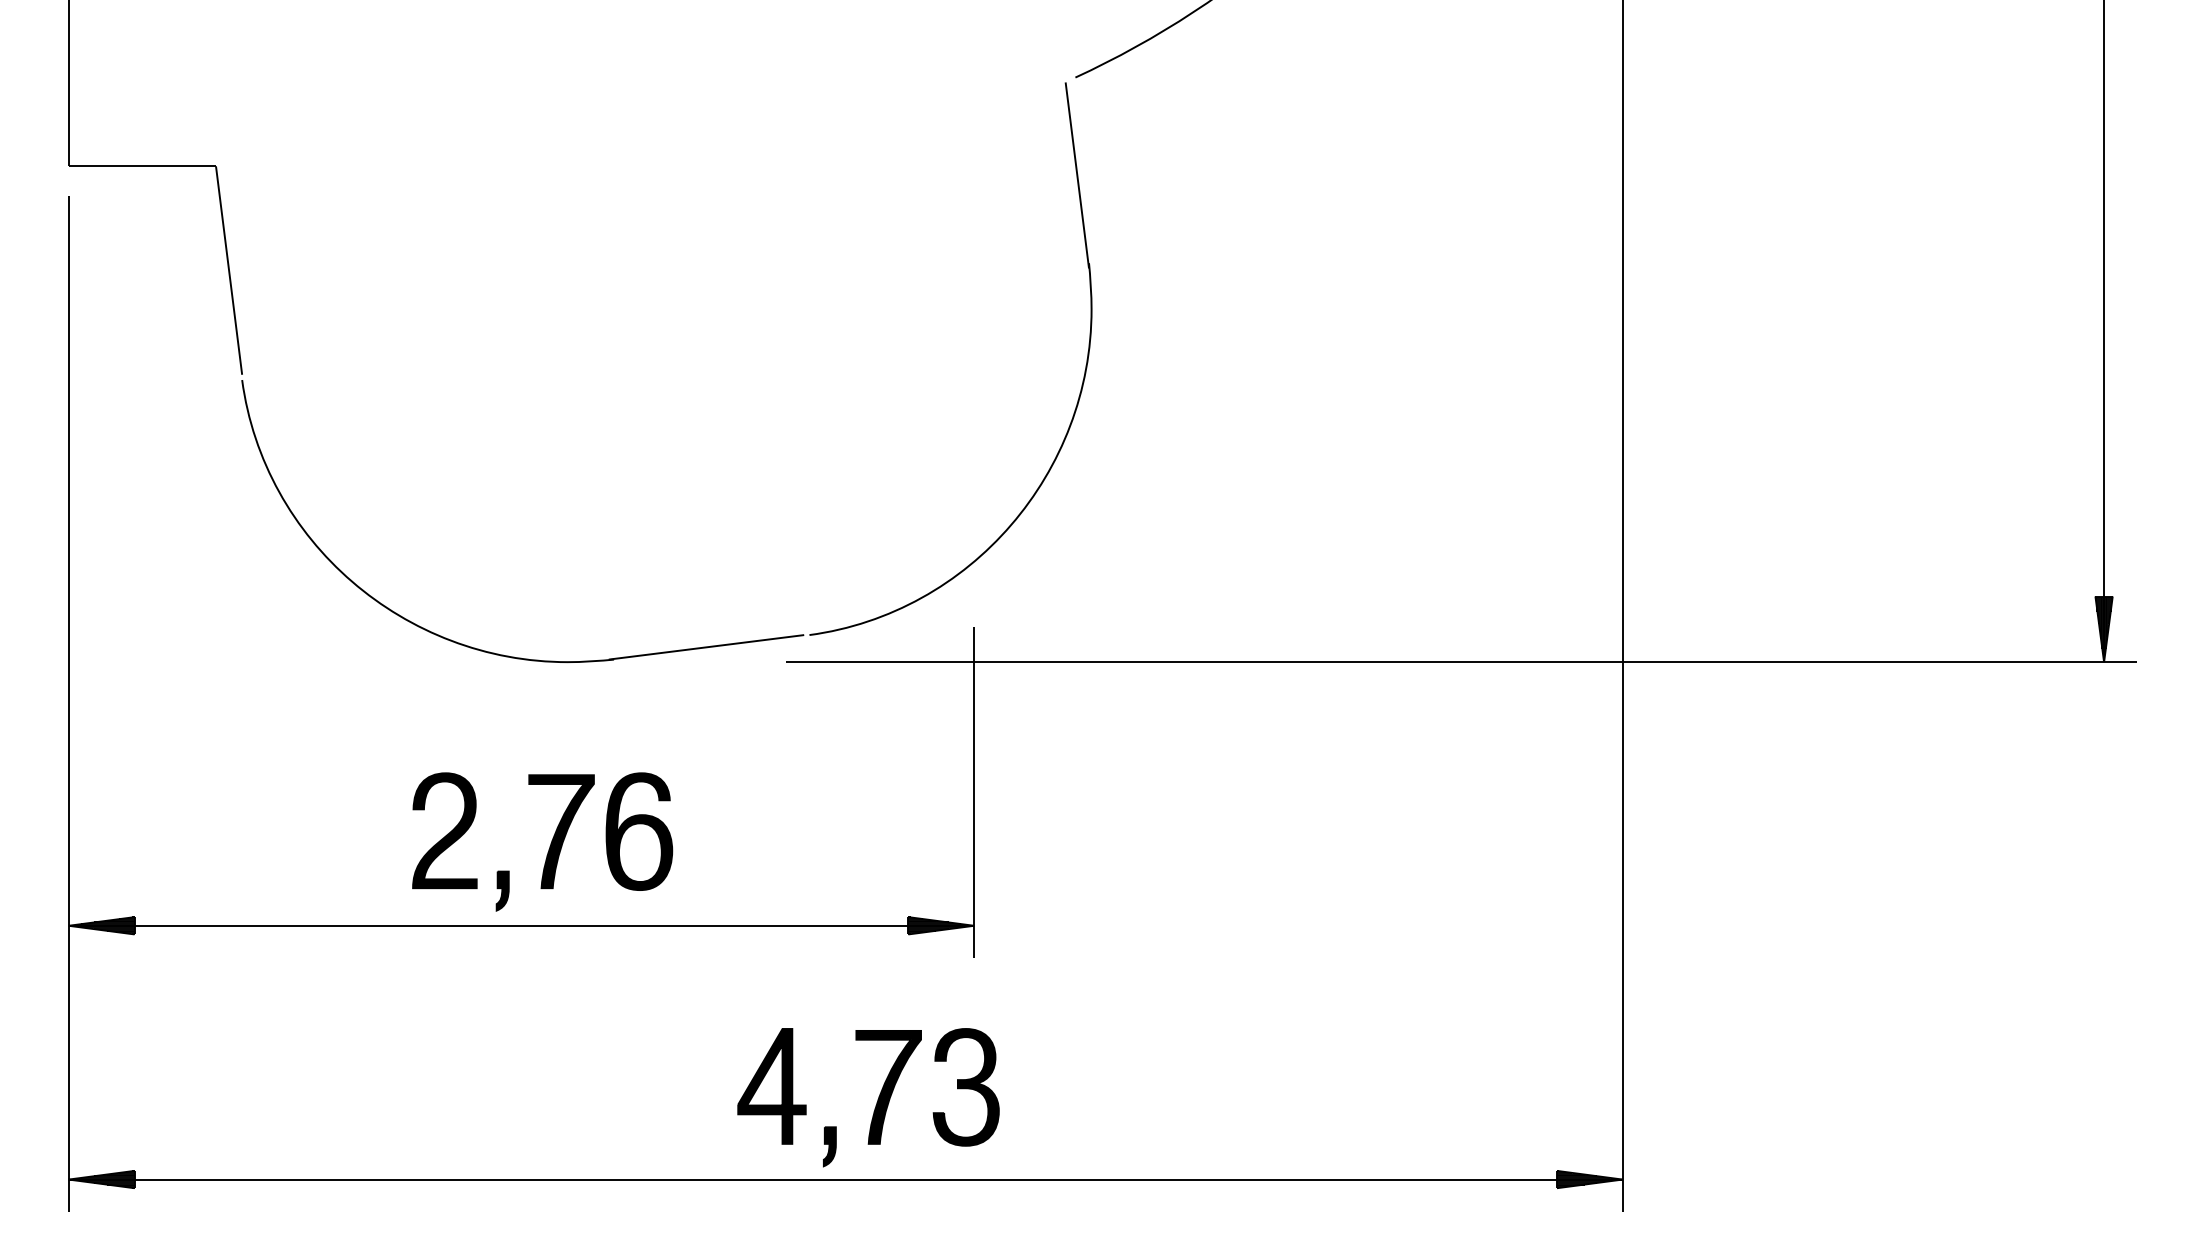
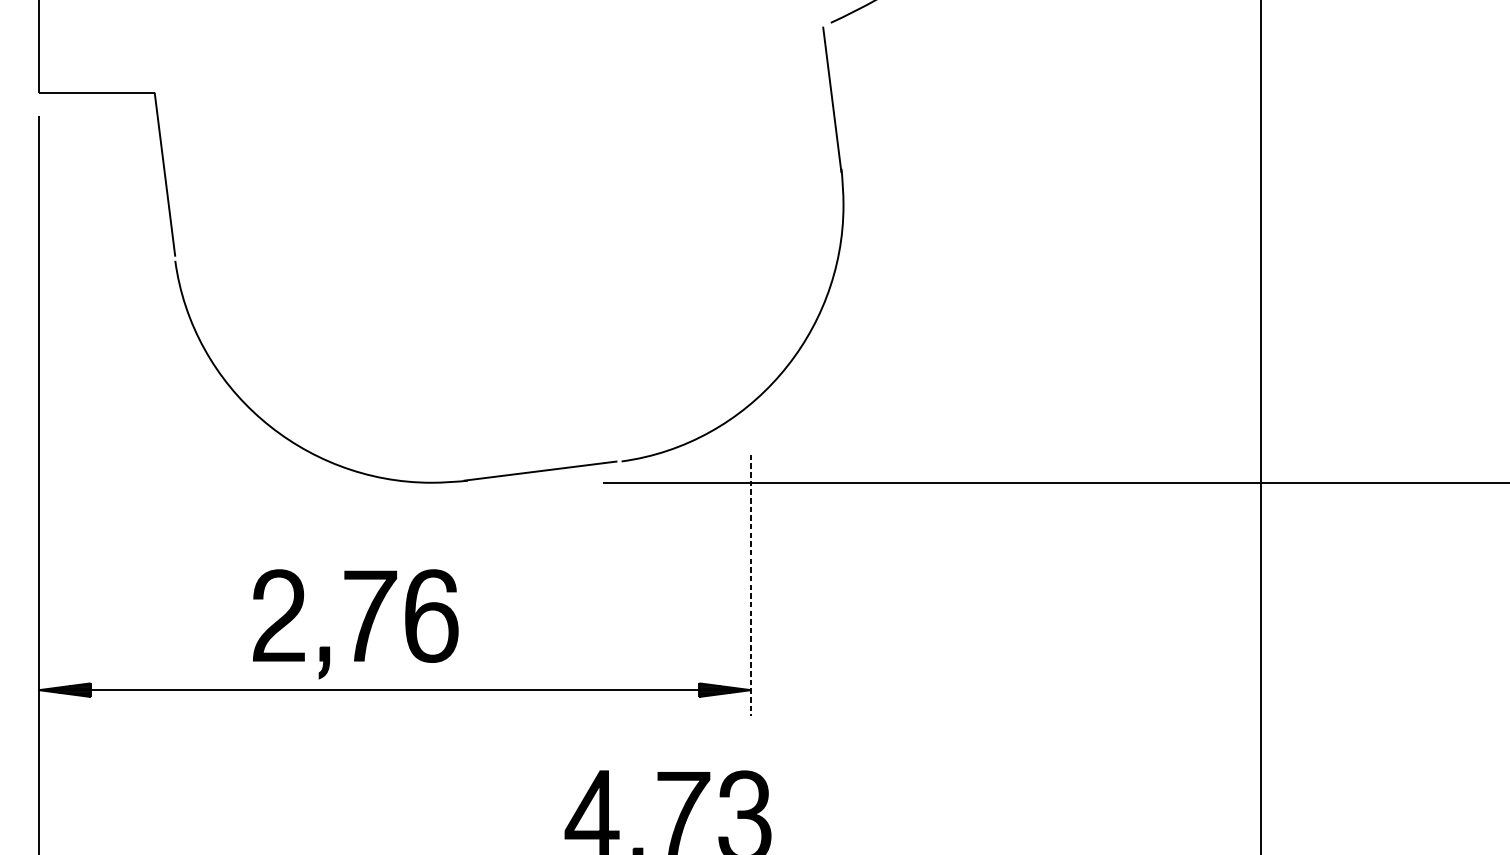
line: (974, 792) -> (751, 585), solid -> dashed
part: (550, 843) -> (361, 625), moved

